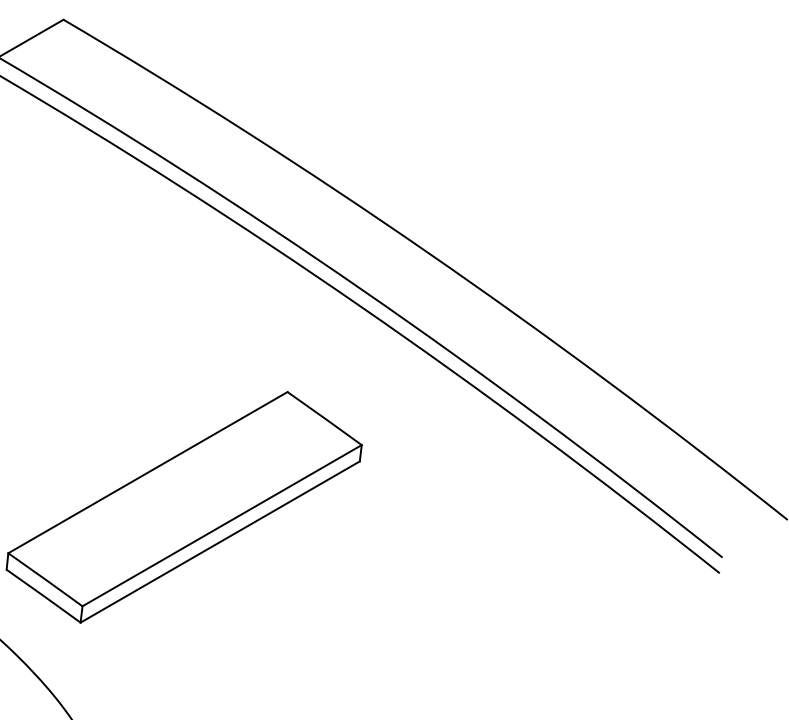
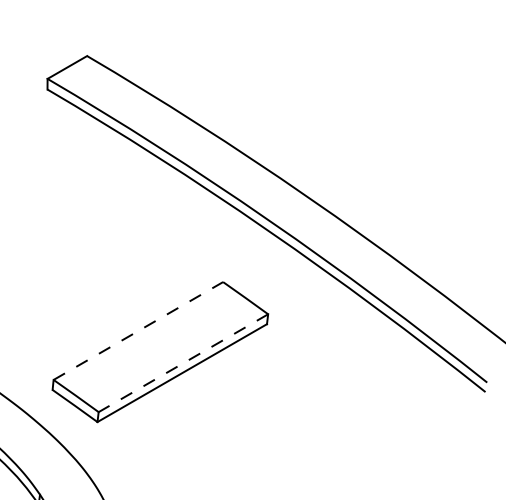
line: (148, 473) -> (138, 331), solid -> dashed
line: (222, 526) -> (183, 363), solid -> dashed

